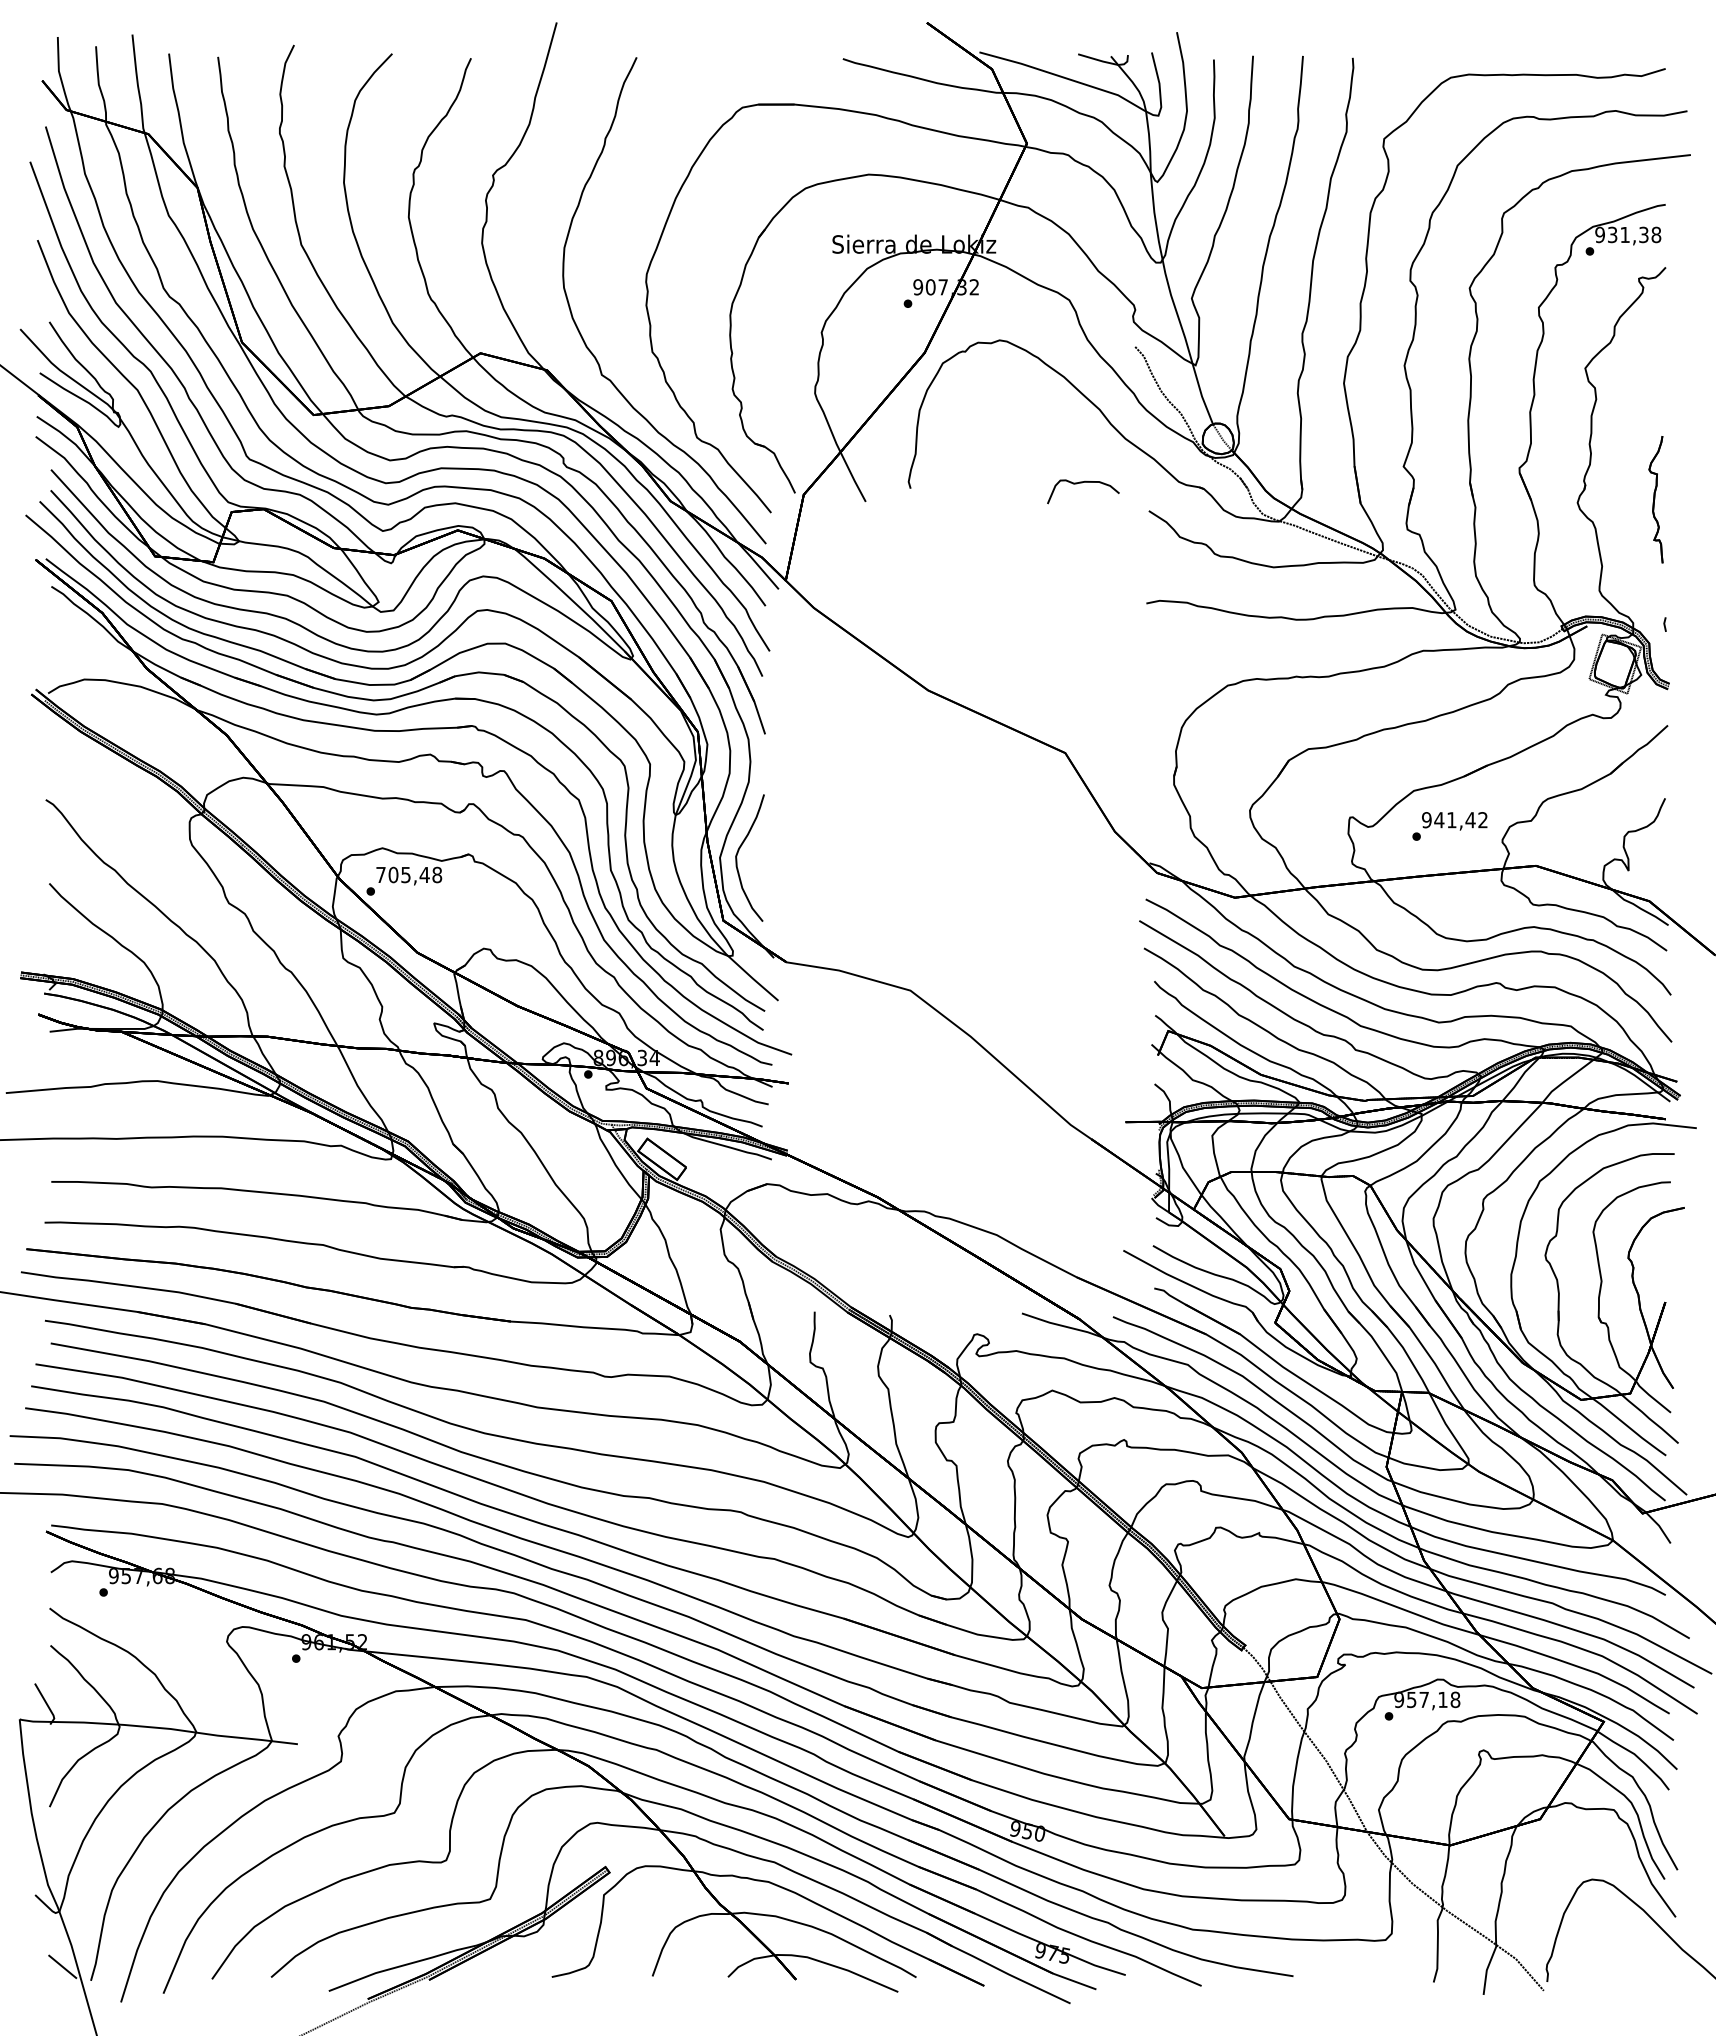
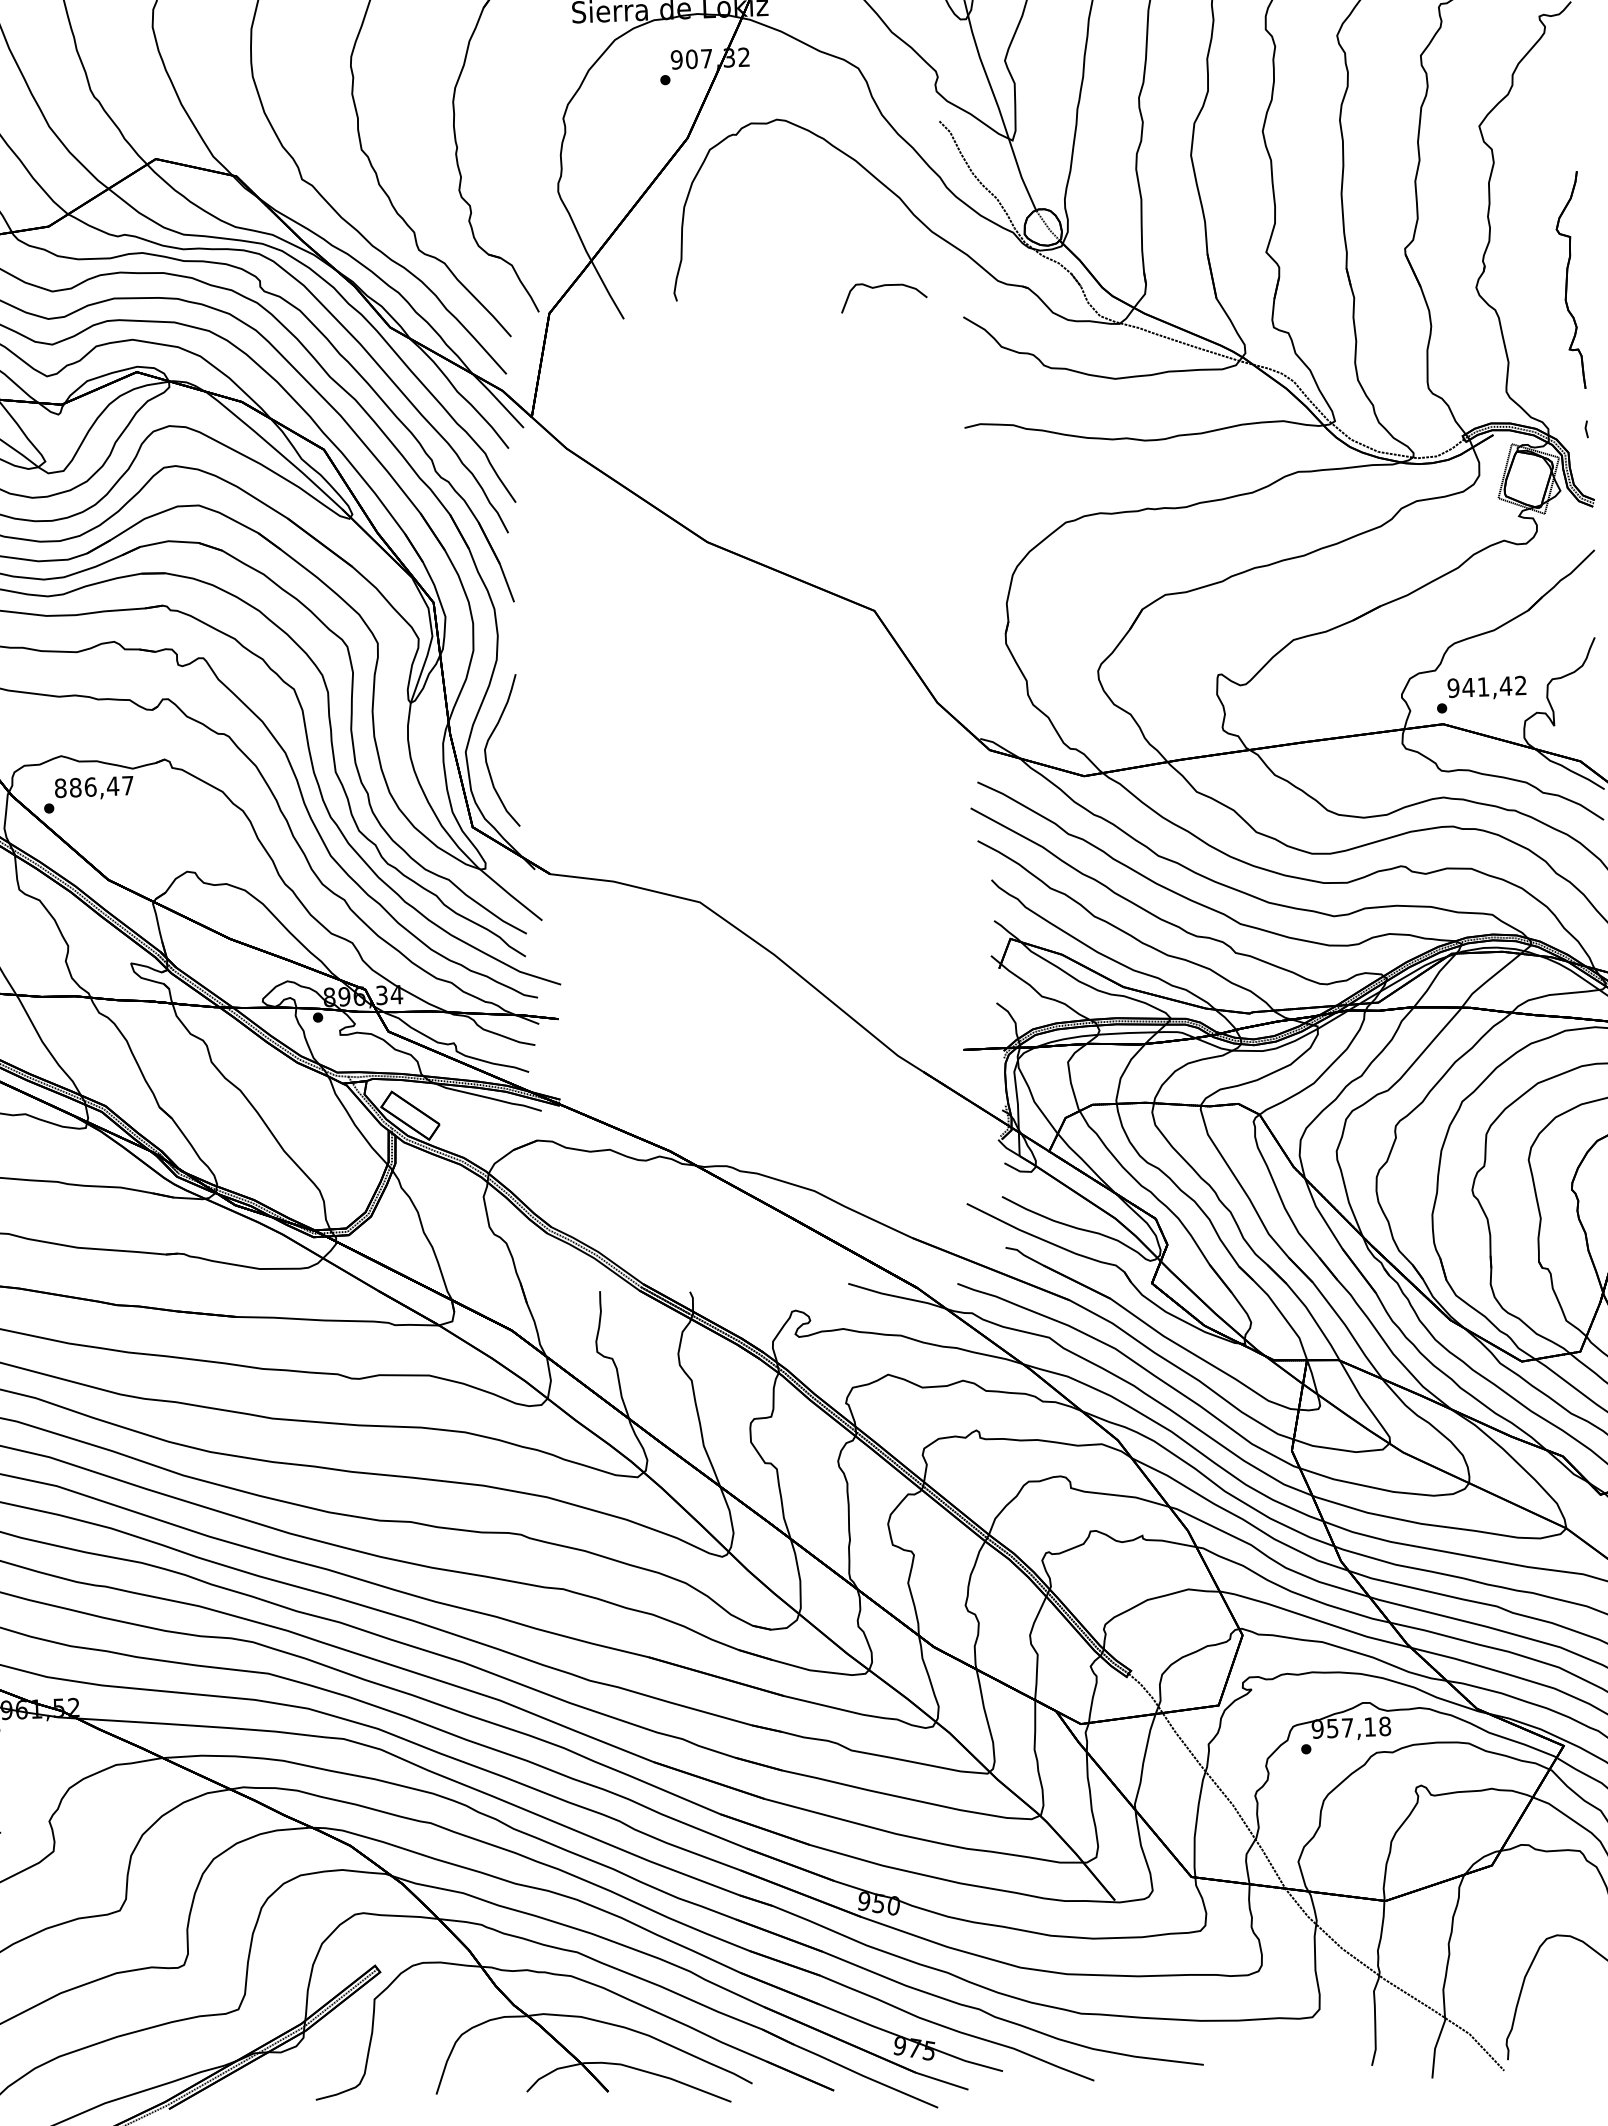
part: (1655, 499) -> (1569, 280), size x1.43
text: (1449, 826) -> (1480, 694), moved
text: (409, 874) -> (94, 786), 705,48 -> 886,47

